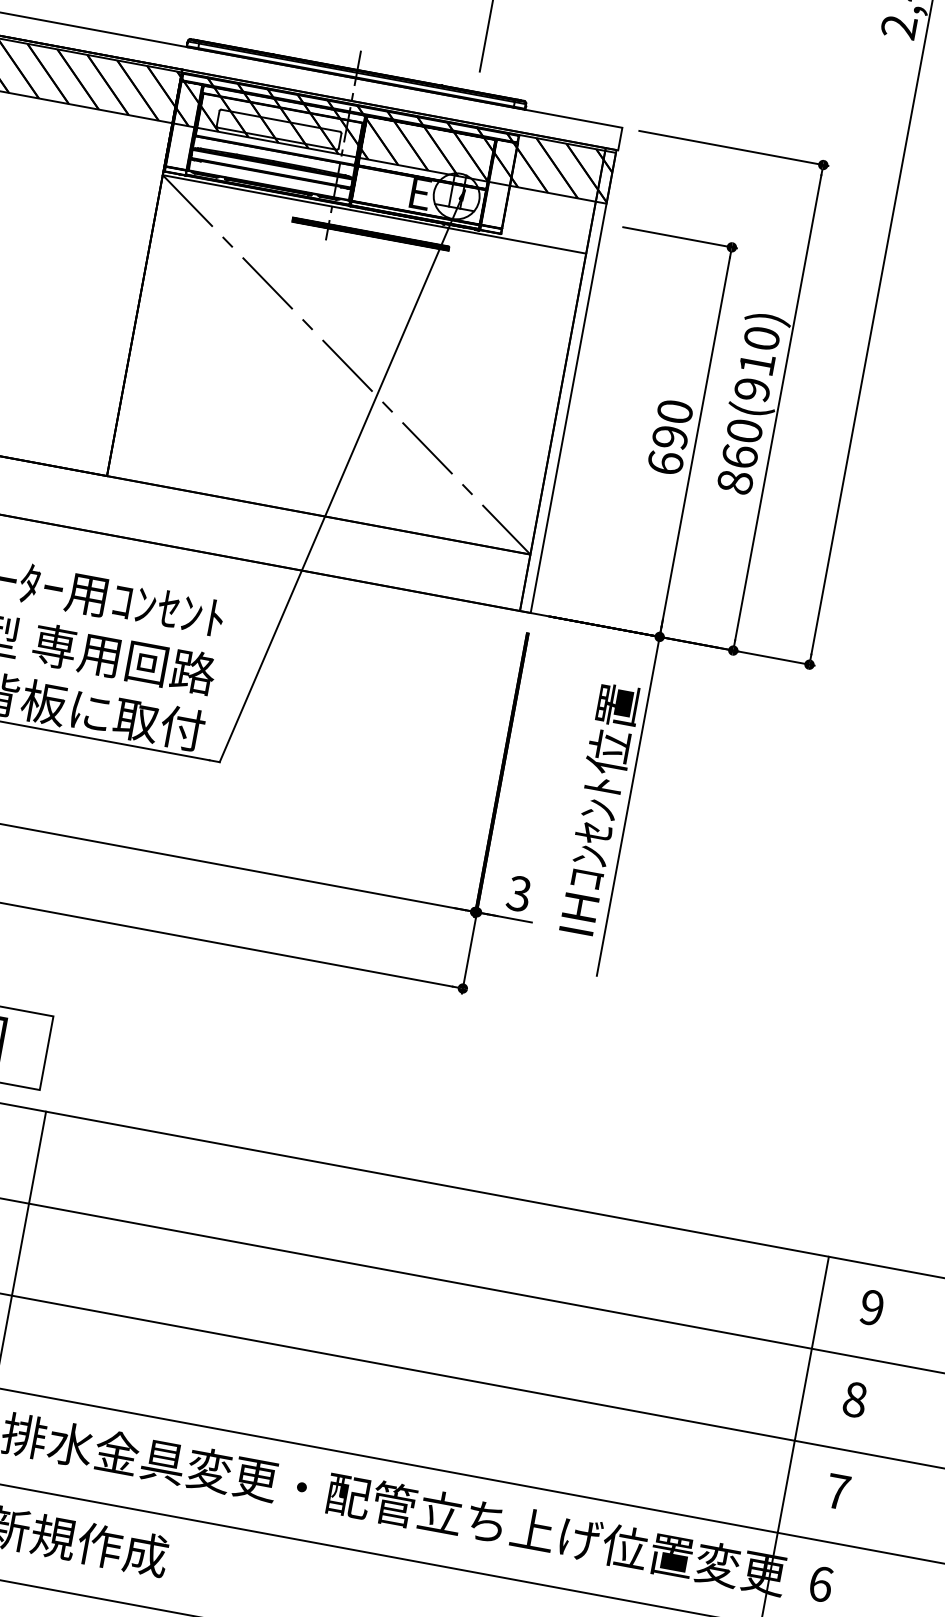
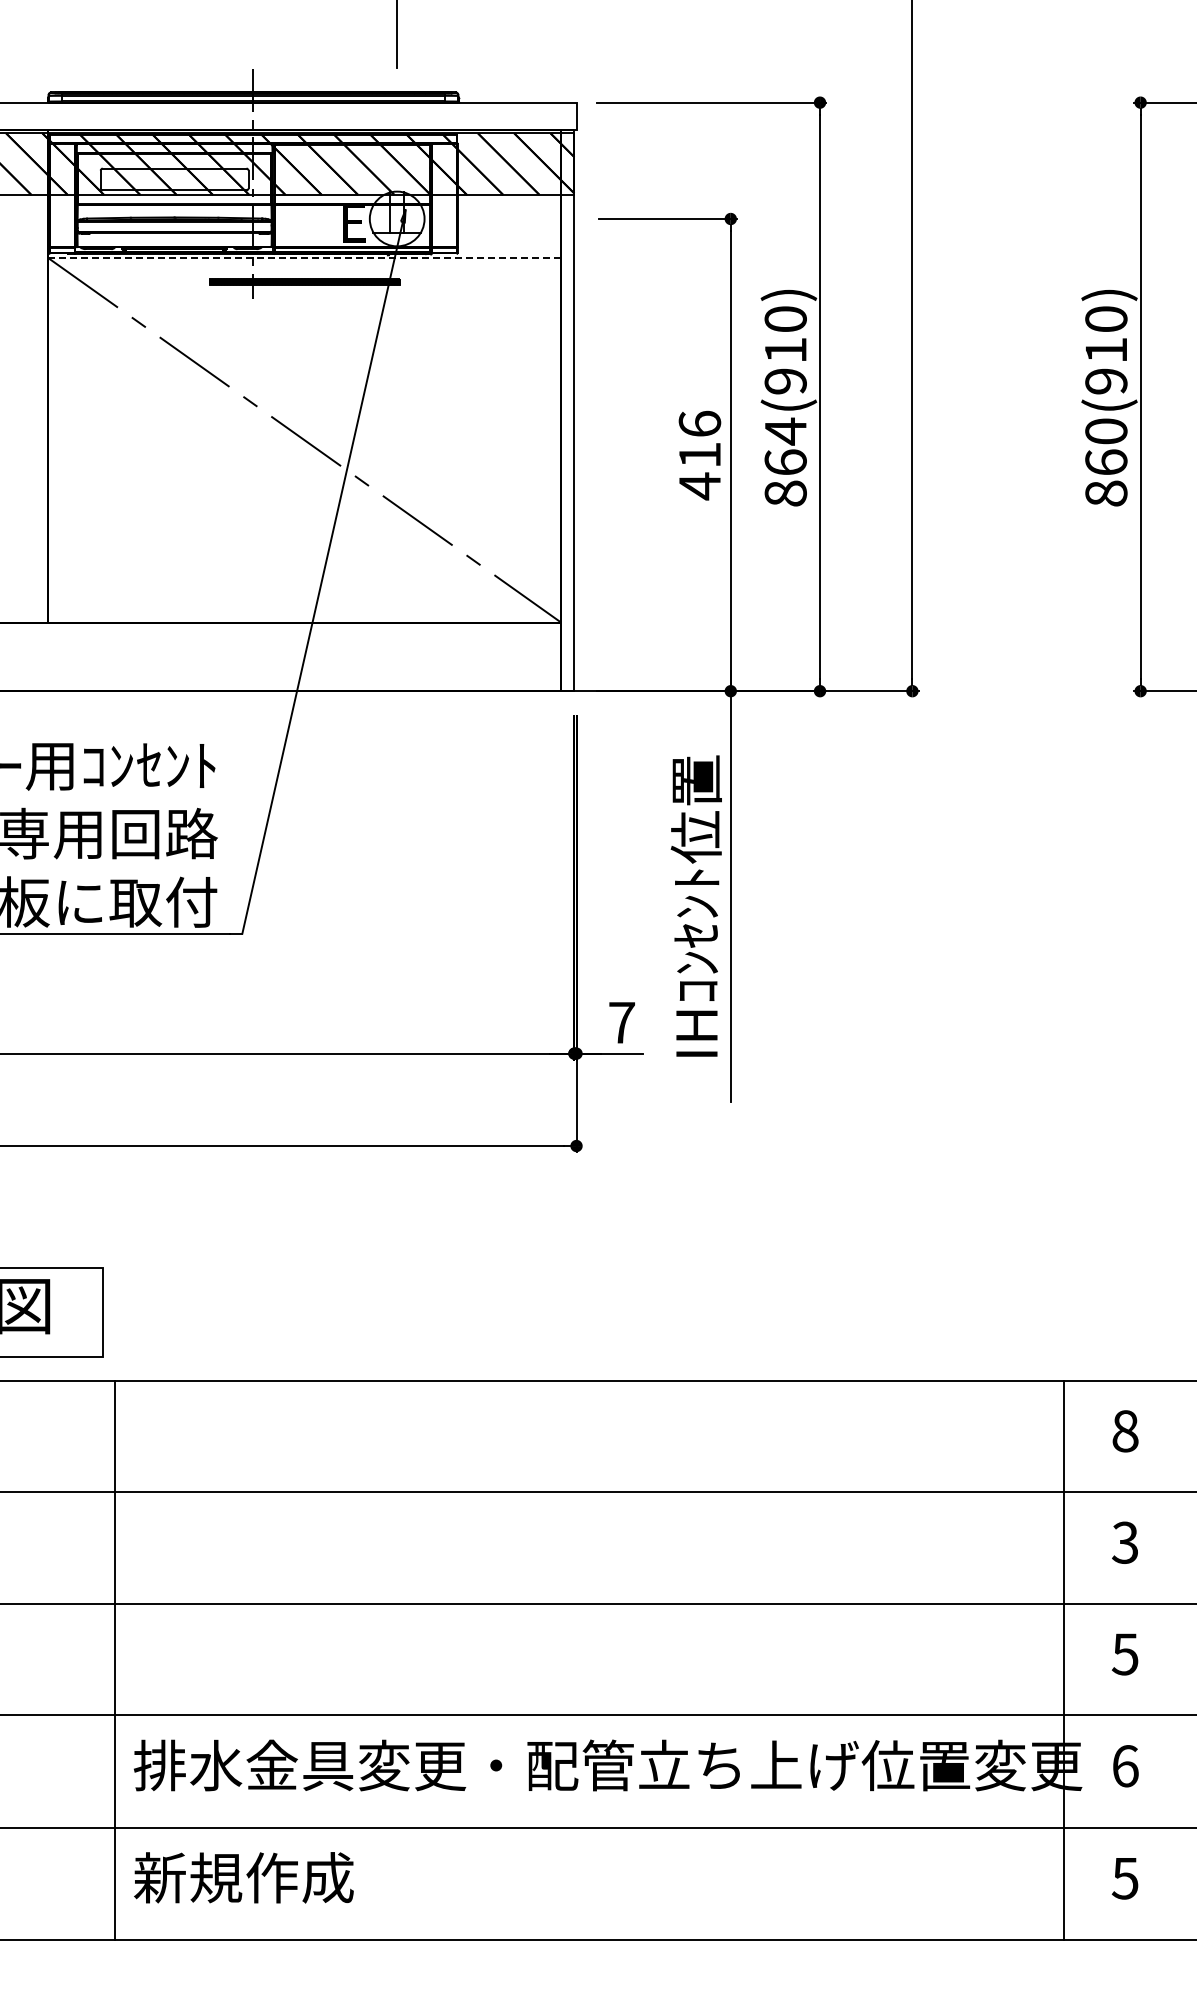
line: (374, 214) -> (304, 258), solid -> dashed
text: (744, 431) -> (785, 431), 860(910) -> 864(910)
text: (669, 437) -> (699, 455), 690 -> 416
text: (518, 893) -> (621, 1022), 3 -> 7
text: (872, 1307) -> (1125, 1431), 9 -> 8
text: (855, 1399) -> (1125, 1542), 8 -> 3
text: (837, 1491) -> (1124, 1654), 7 -> 5

